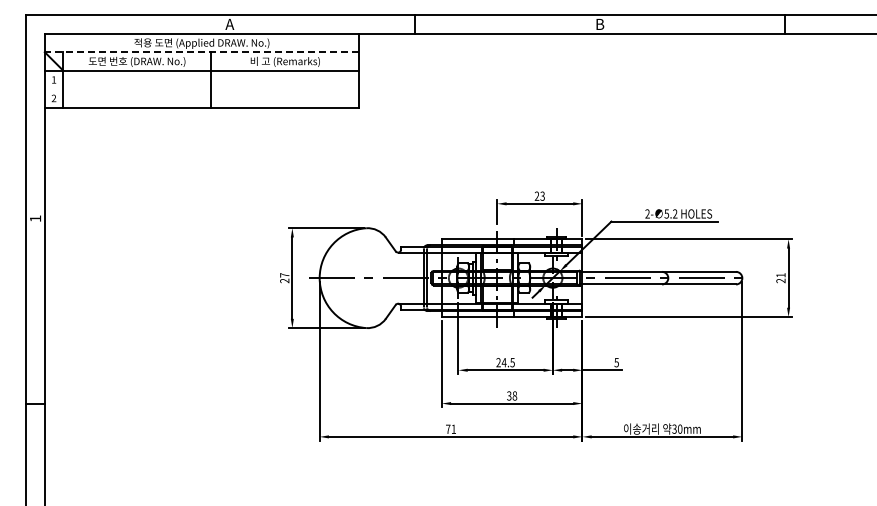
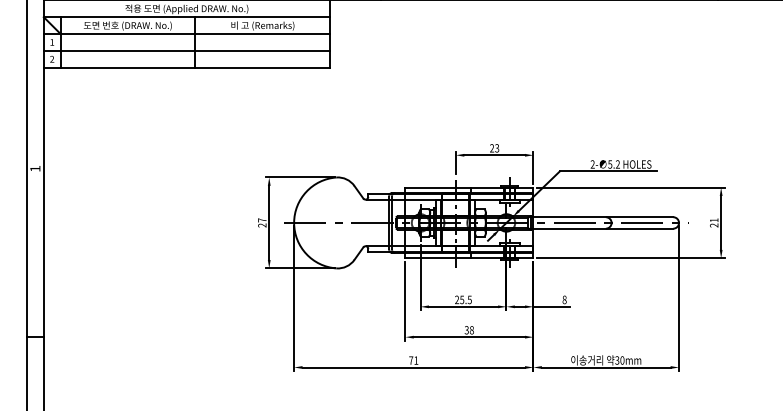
line: (201, 52) -> (186, 17), dashed -> solid
line: (201, 89) -> (186, 51), added
text: (503, 362) -> (461, 299), 24.5 -> 25.5
text: (616, 362) -> (564, 299), 5 -> 8

